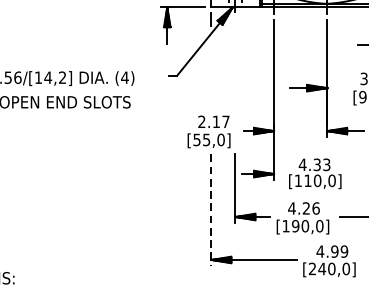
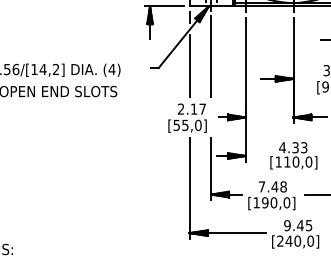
line: (235, 63) -> (211, 56), added
line: (211, 73) -> (189, 65), added
text: (314, 173) -> (293, 155), moved
text: (303, 208) -> (272, 186), 4.26 -> 7.48
line: (211, 210) -> (189, 188), dashed -> solid
text: (331, 251) -> (297, 225), 4.99 -> 9.45

